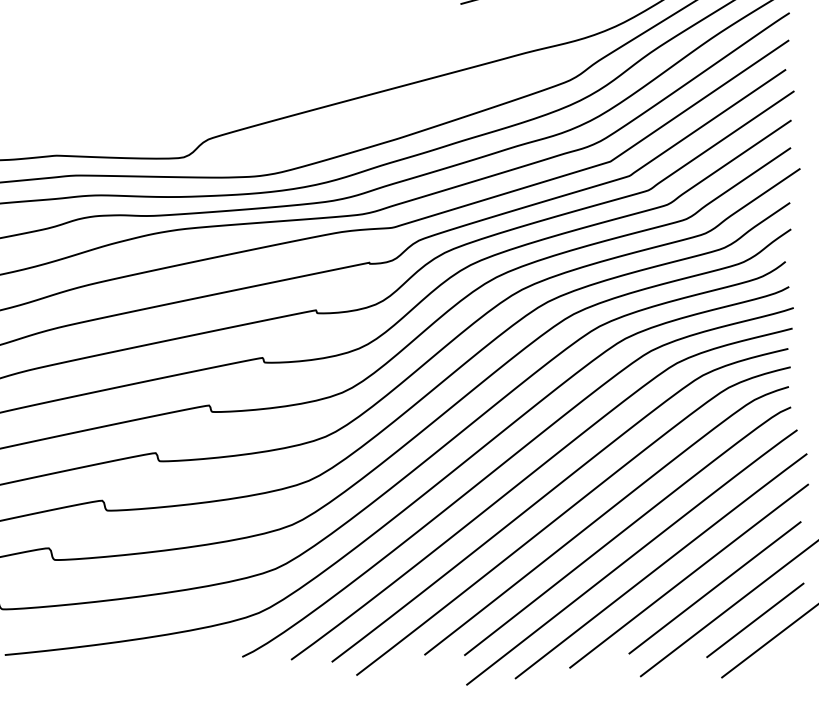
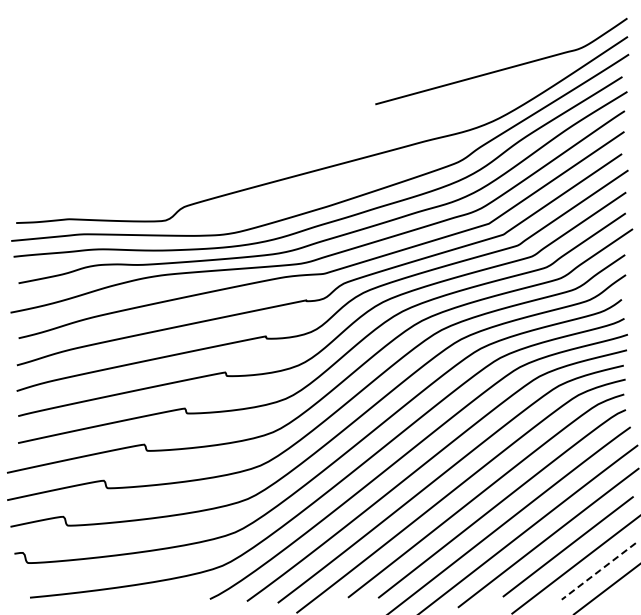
line: (754, 620) -> (598, 571), solid -> dashed

